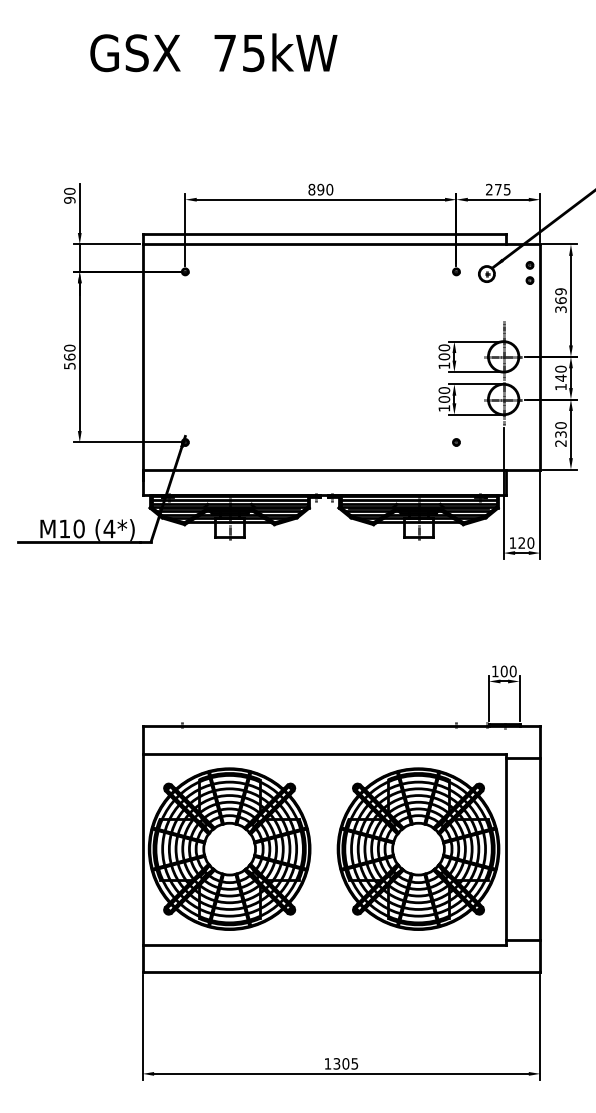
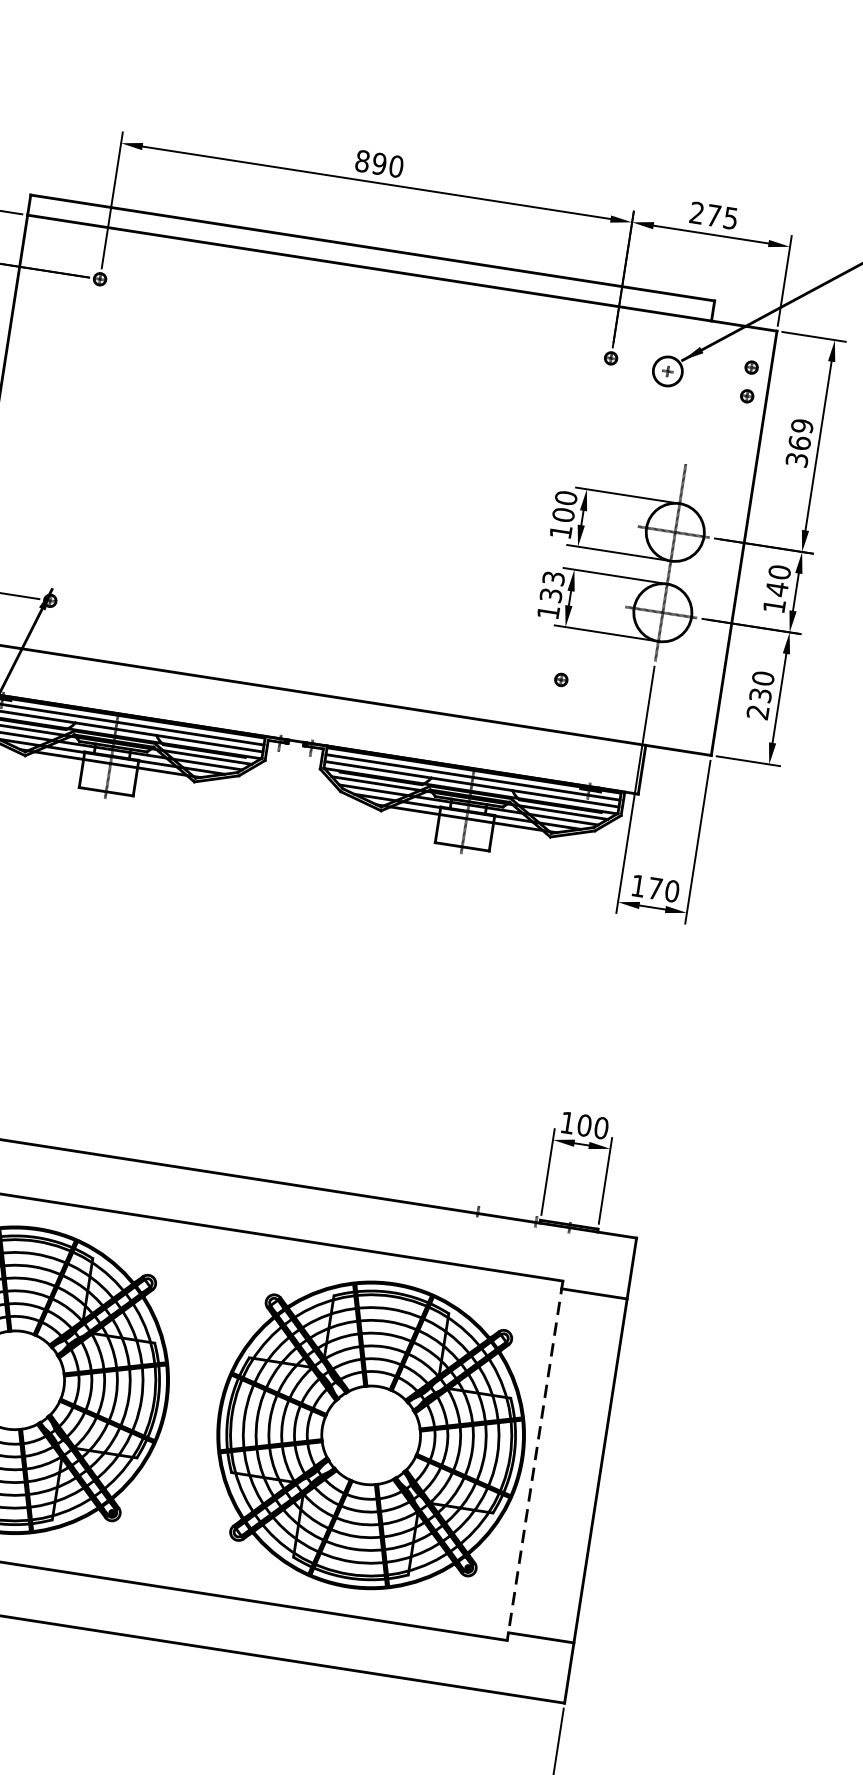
text: (444, 394) -> (552, 586), 100 -> 133
text: (521, 542) -> (654, 887), 120 -> 170
line: (505, 849) -> (534, 1461), solid -> dashed

